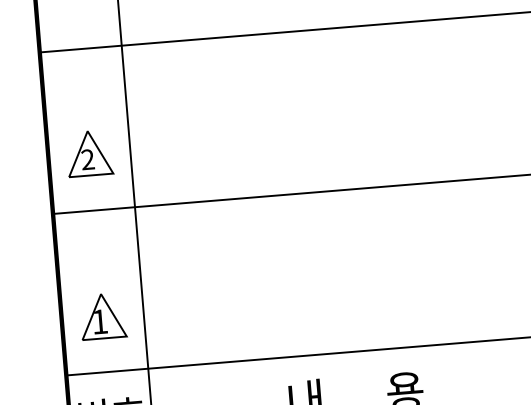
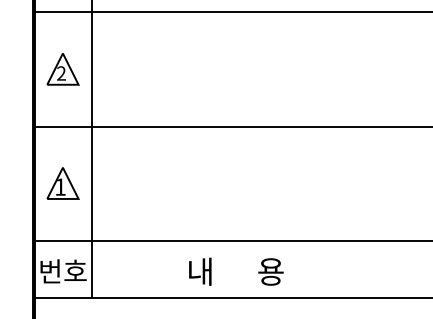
part: (88, 153) -> (62, 69), moved
part: (102, 316) -> (62, 183), moved

